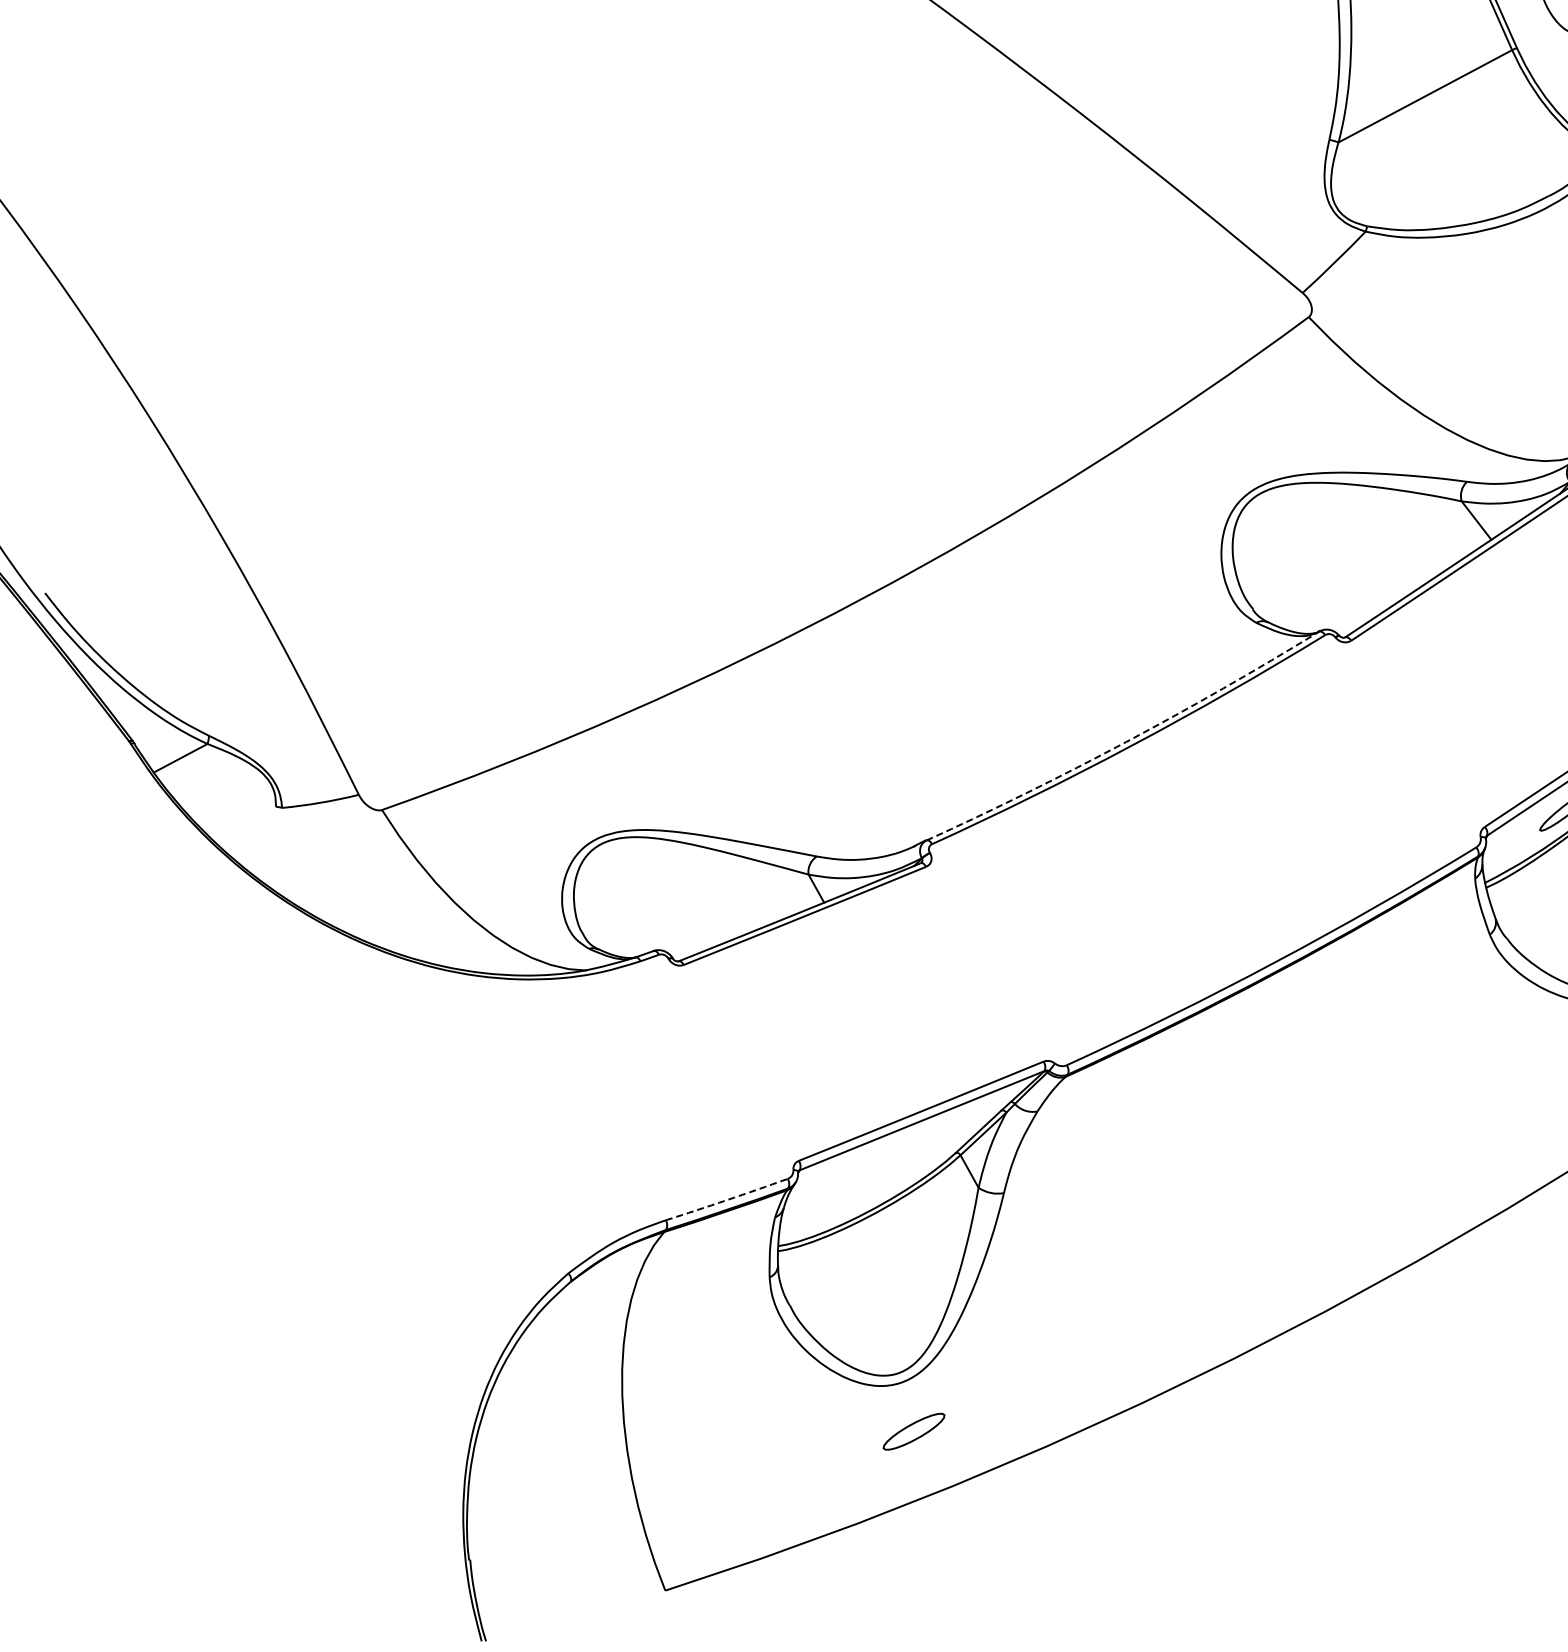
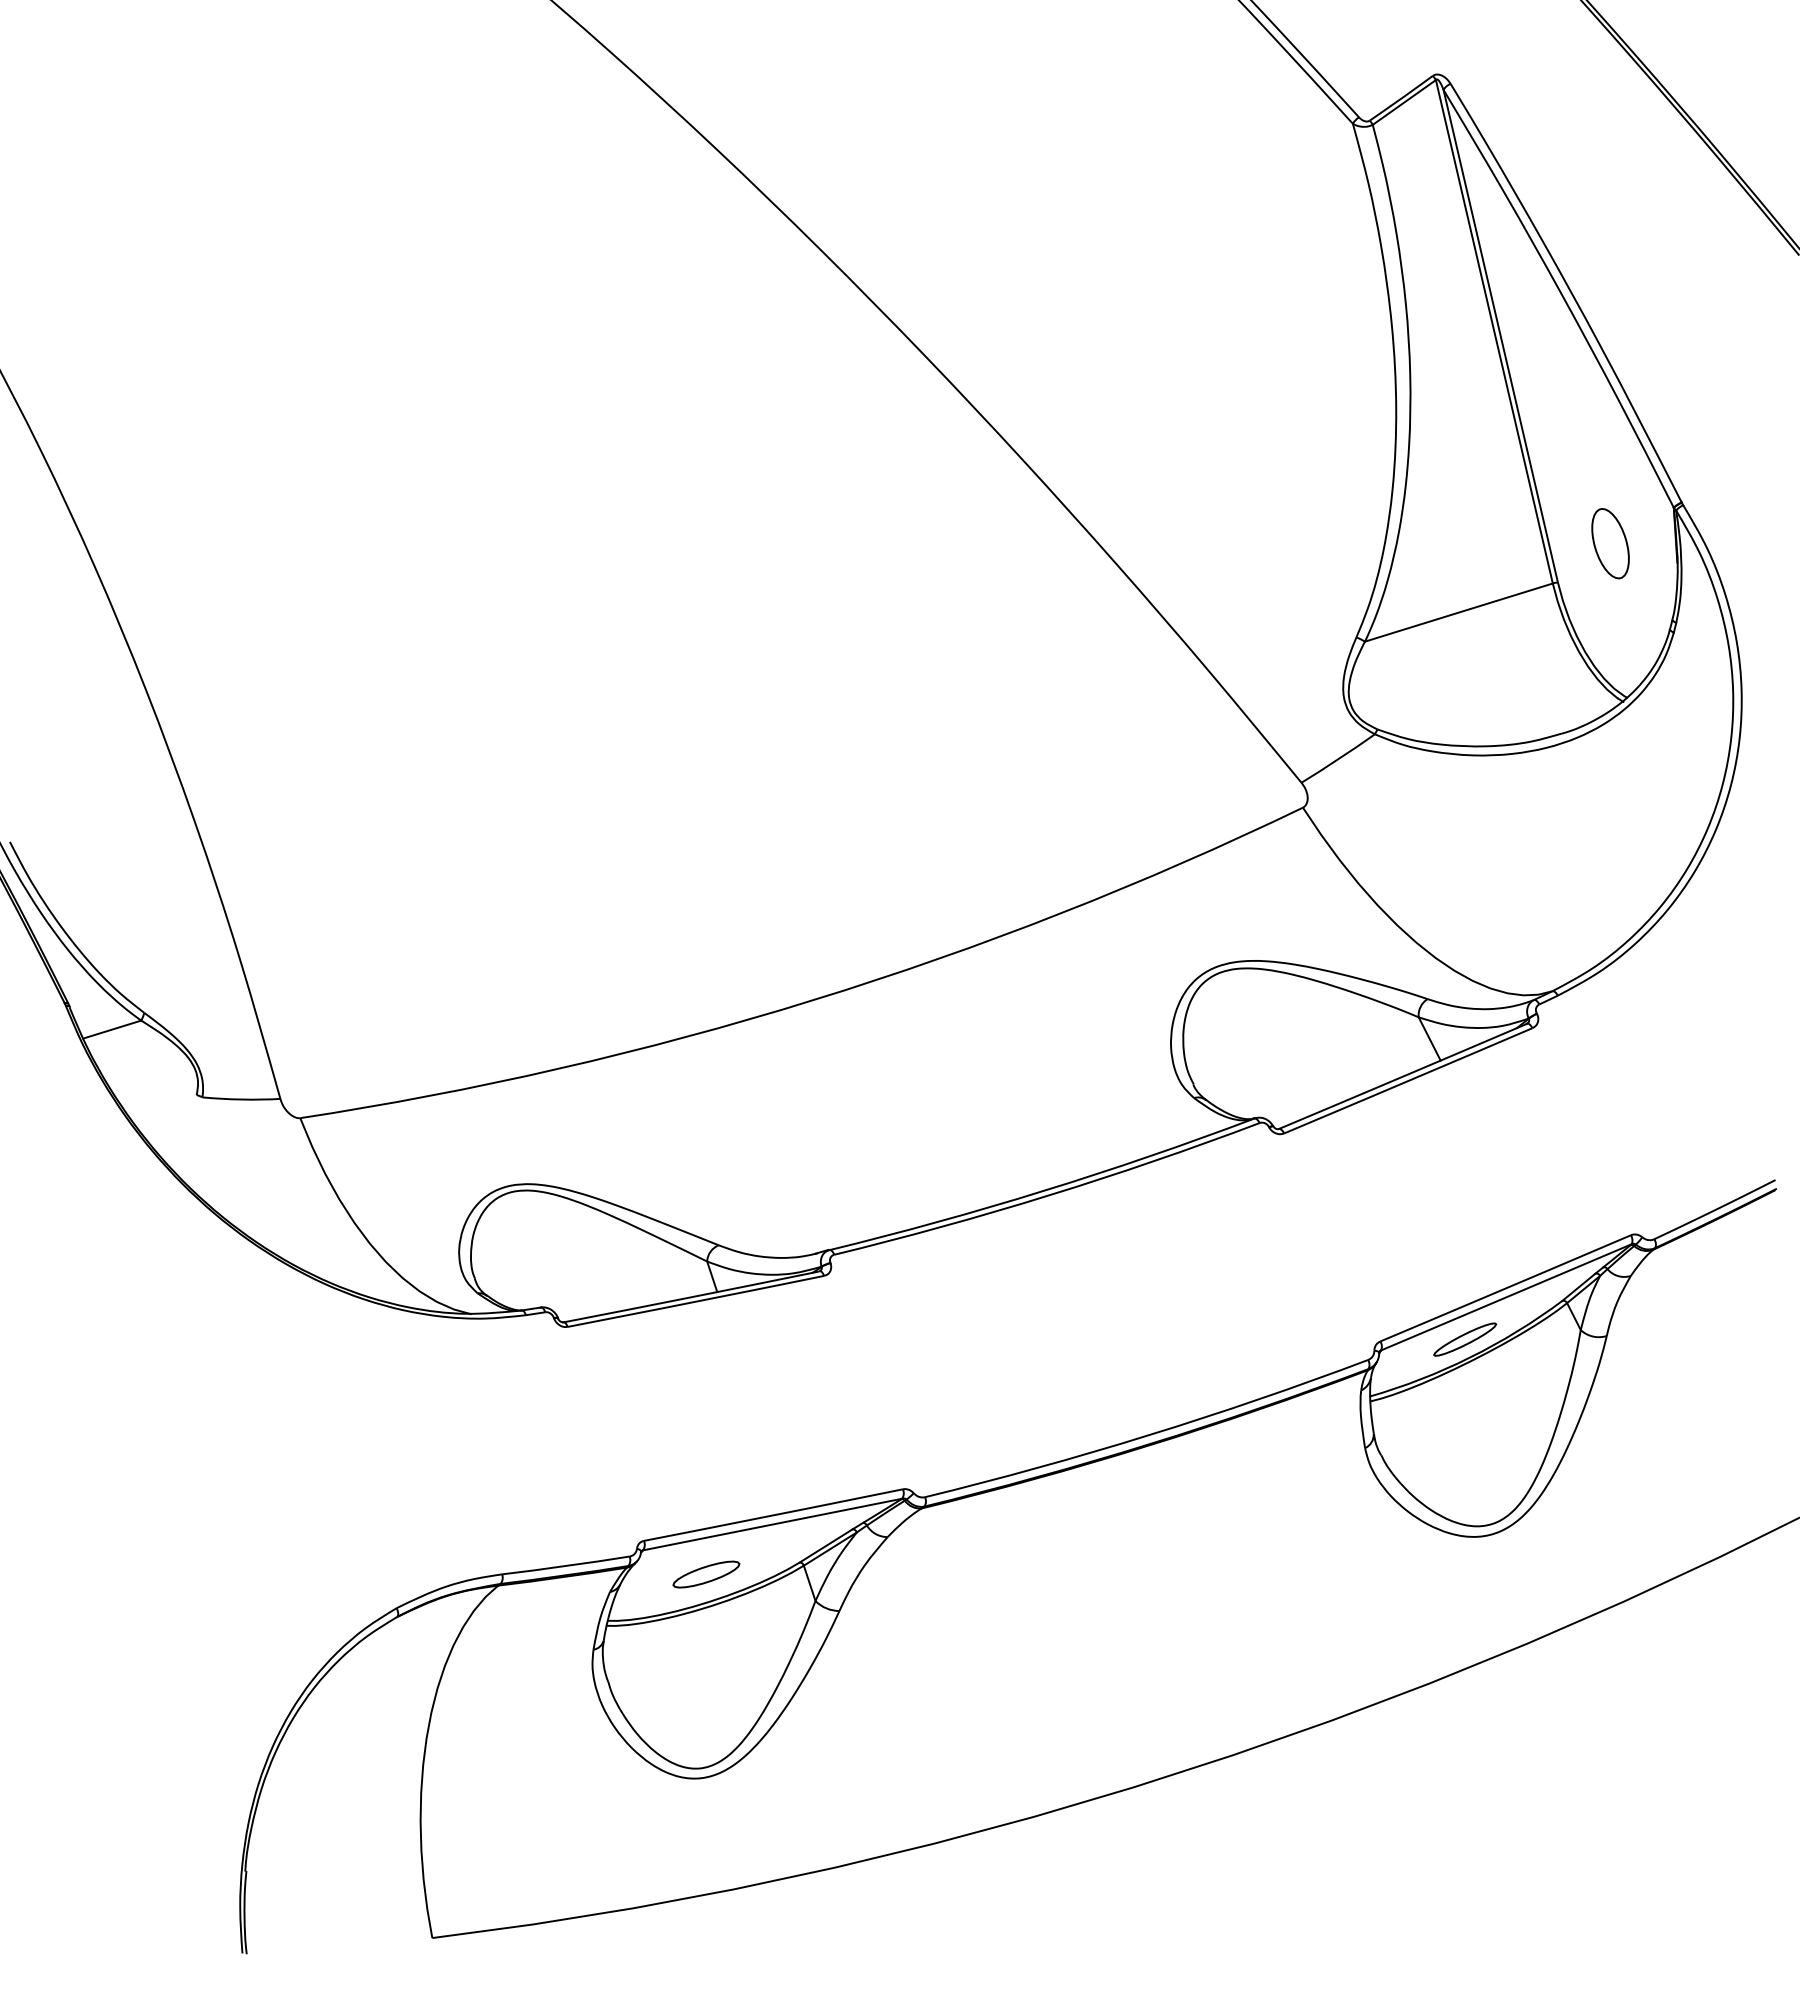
arc: (1125, 741) -> (1043, 1190), dashed -> solid
arc: (727, 1200) -> (566, 1566), dashed -> solid
part: (914, 1431) -> (706, 1574), moved

